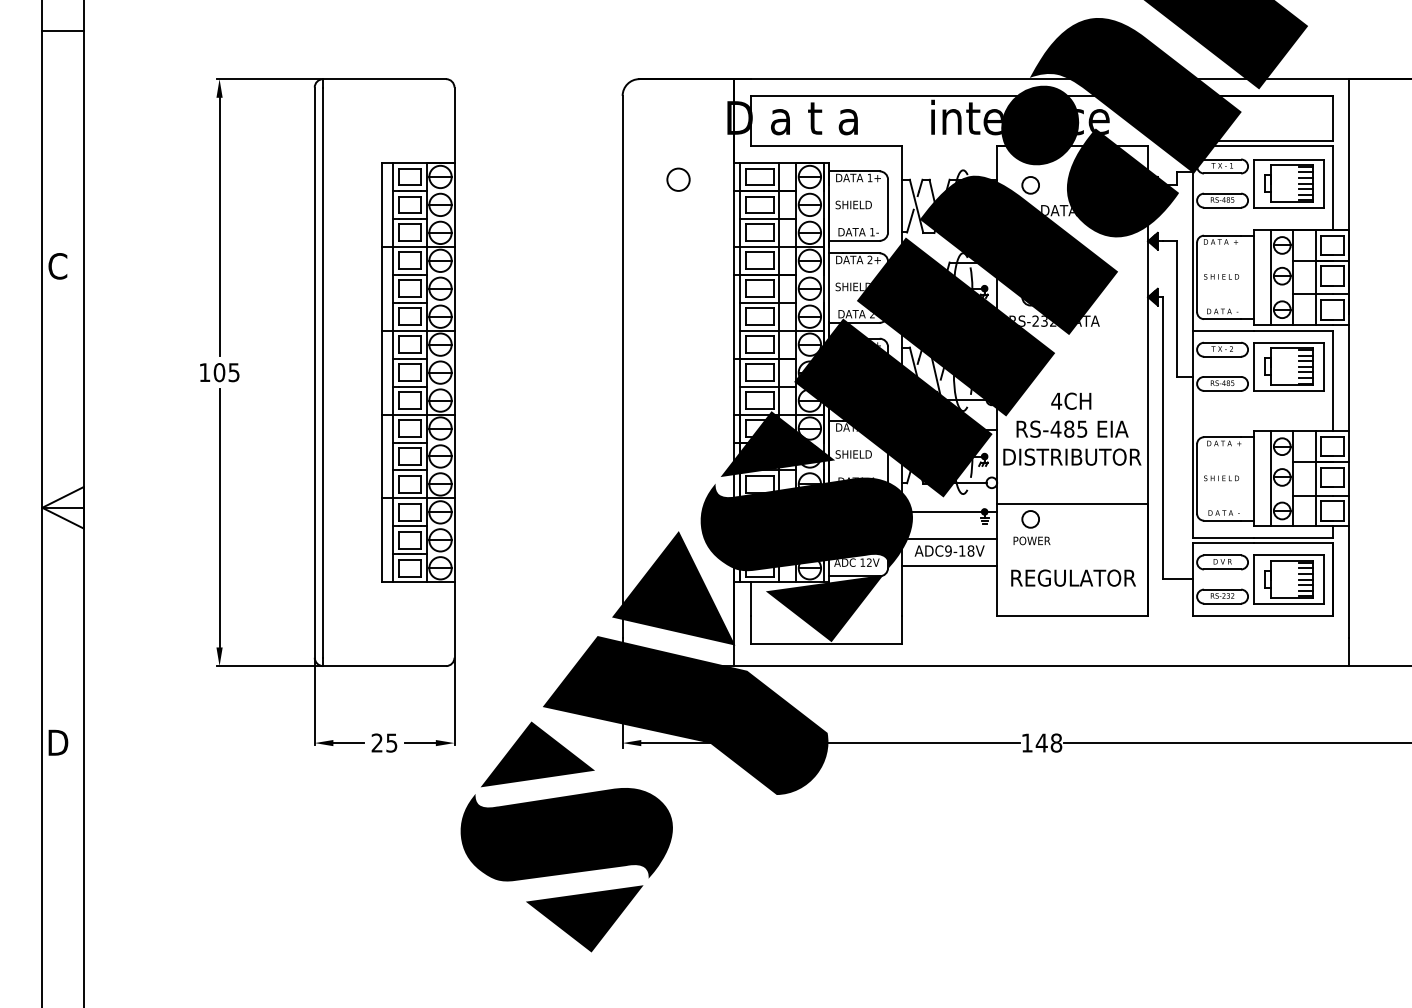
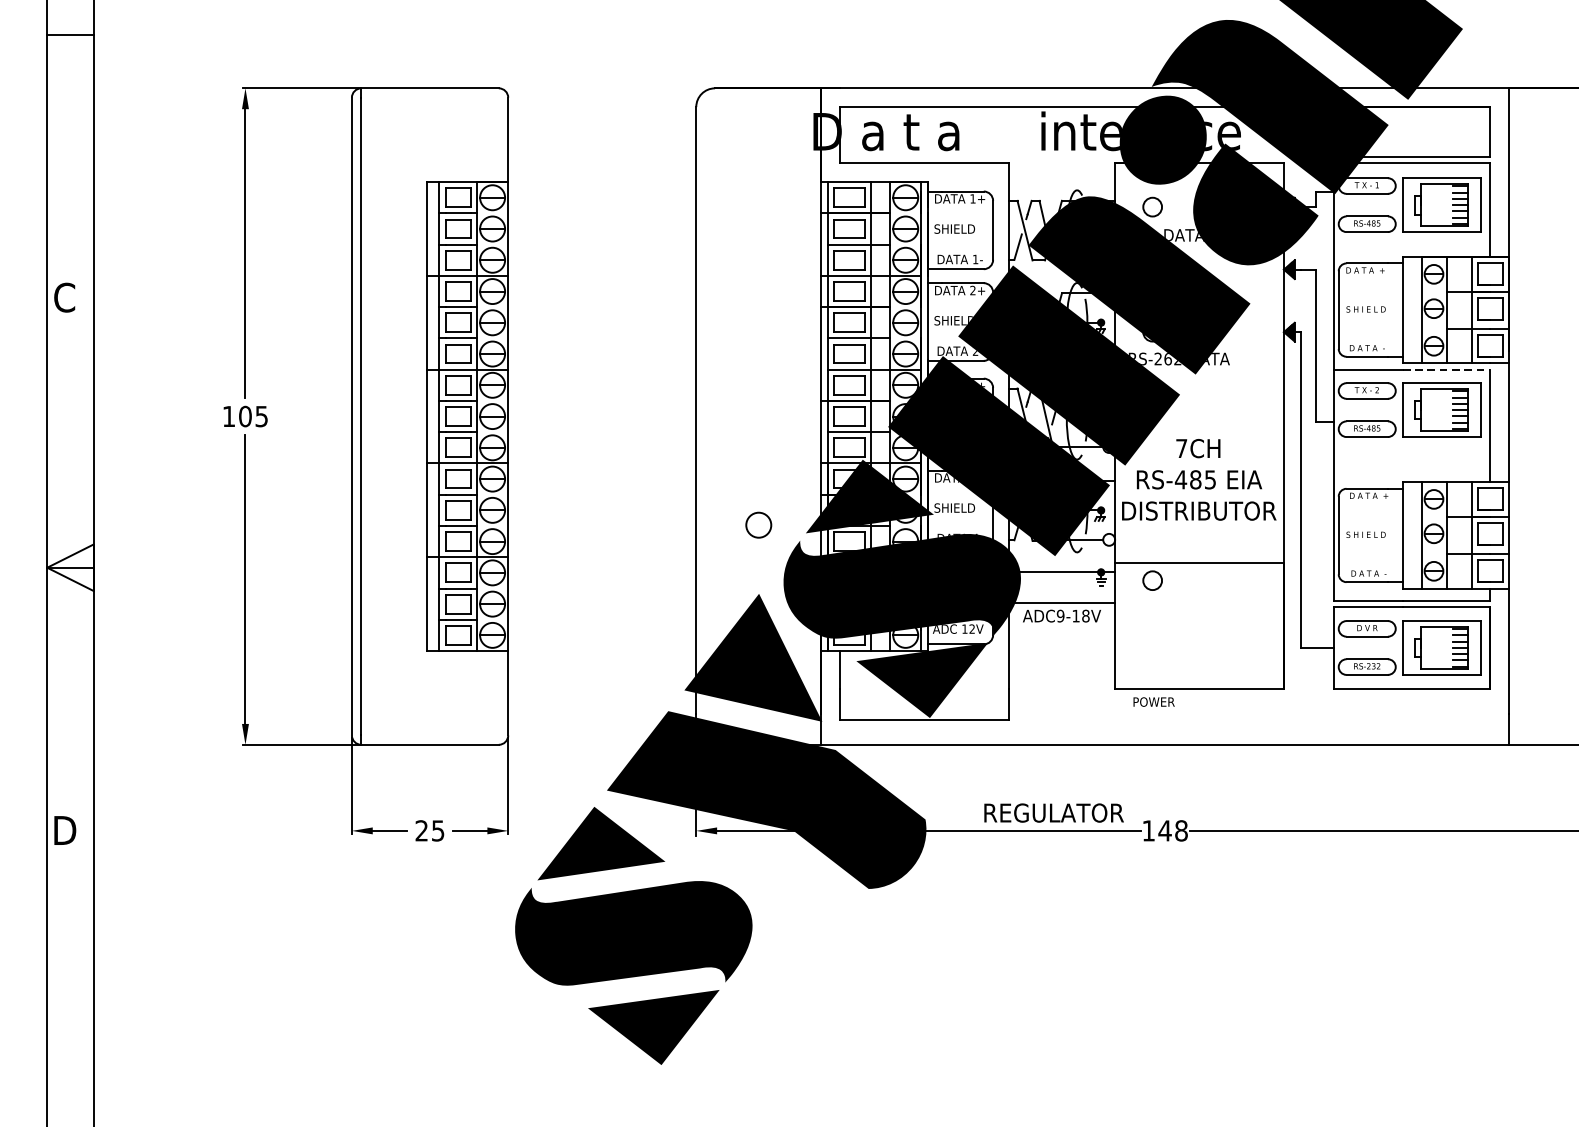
circle: (678, 179) -> (758, 524), moved
text: (1044, 320) -> (1168, 358), RS-232 -> RS-262
line: (1293, 330) -> (1446, 369), solid -> dashed
text: (1056, 400) -> (1181, 447), 4CH -> 7CH
text: (1031, 540) -> (1153, 701), moved
line: (949, 565) -> (1061, 632), removed
text: (1073, 577) -> (1054, 812), moved

